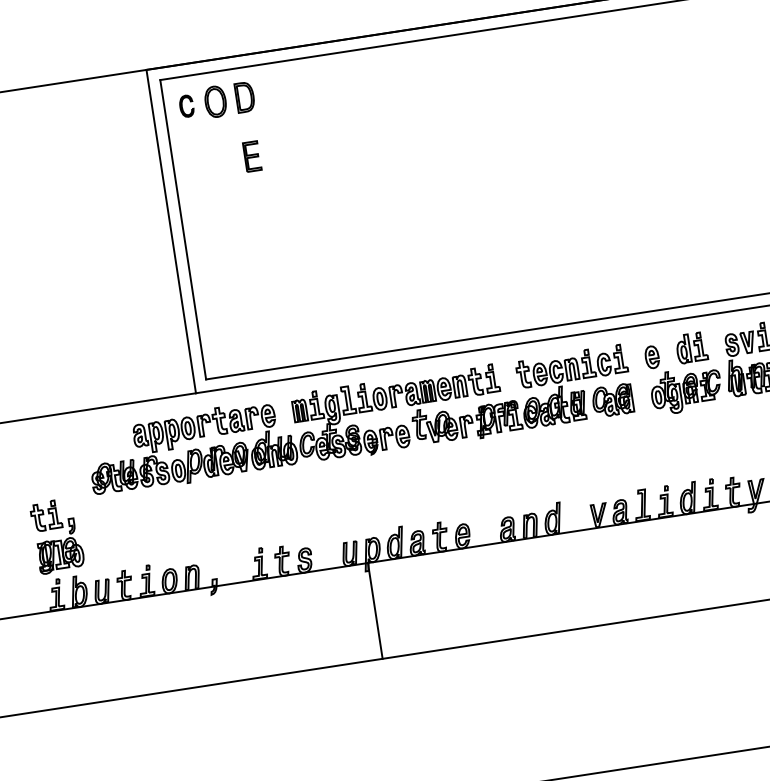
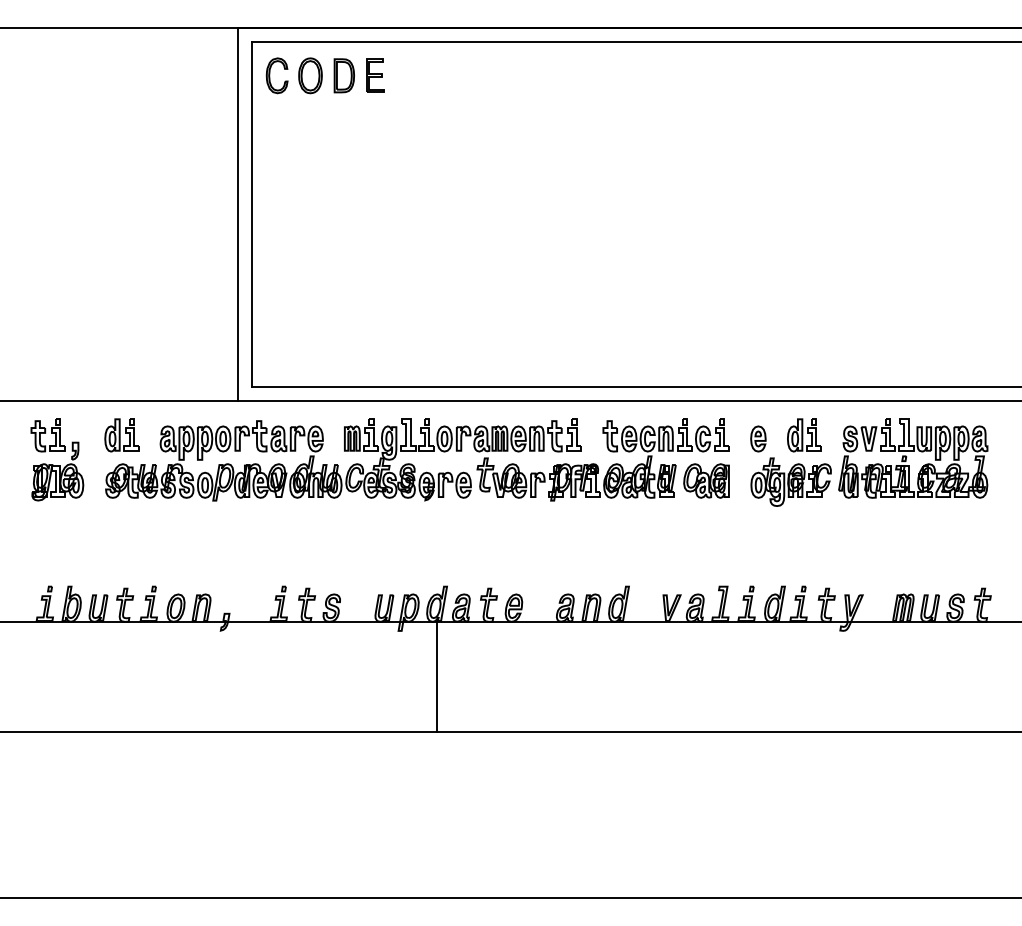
part: (186, 106) -> (276, 75), size x1.43
part: (252, 156) -> (375, 75), moved
part: (99, 438) -> (121, 435), added
part: (57, 535) -> (57, 459), moved
line: (375, 610) -> (436, 676), moved

